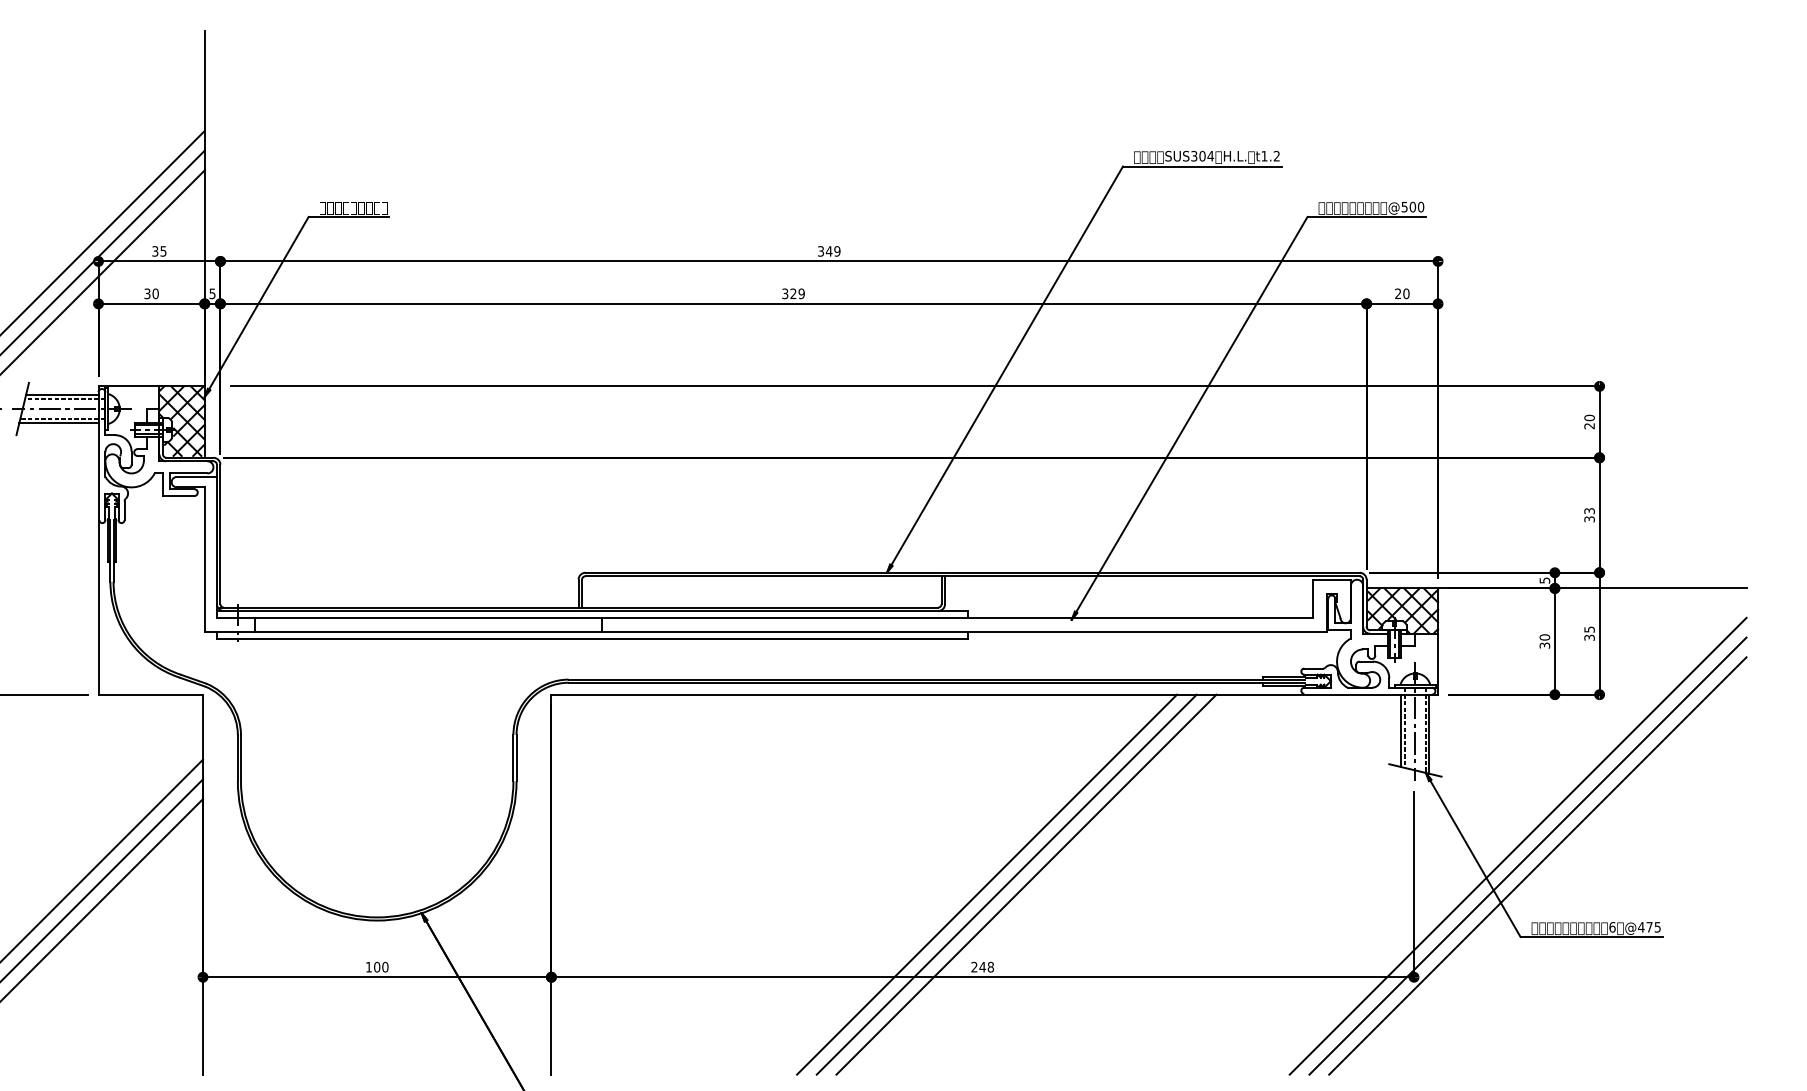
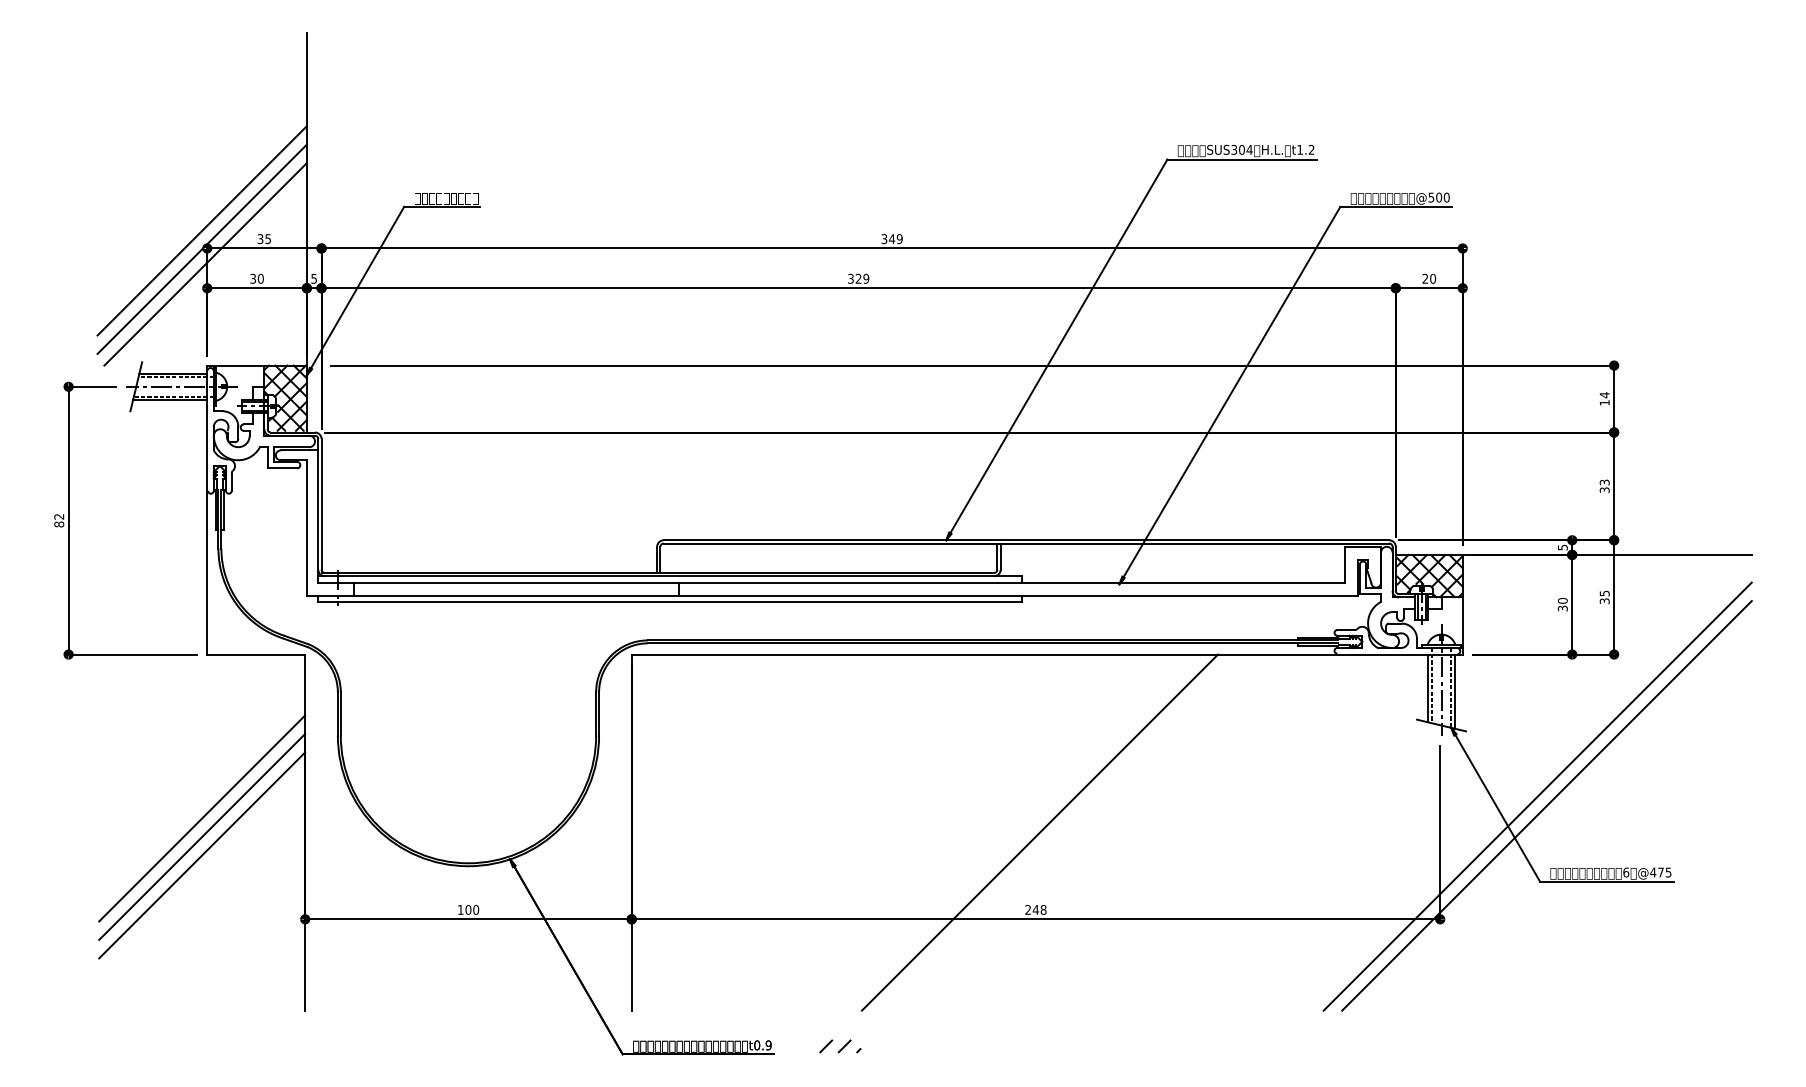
text: (1589, 421) -> (1604, 398), 20 -> 14
line: (1537, 865) -> (1555, 814), removed
line: (1006, 884) -> (1058, 832), removed
line: (1025, 884) -> (1076, 832), removed

